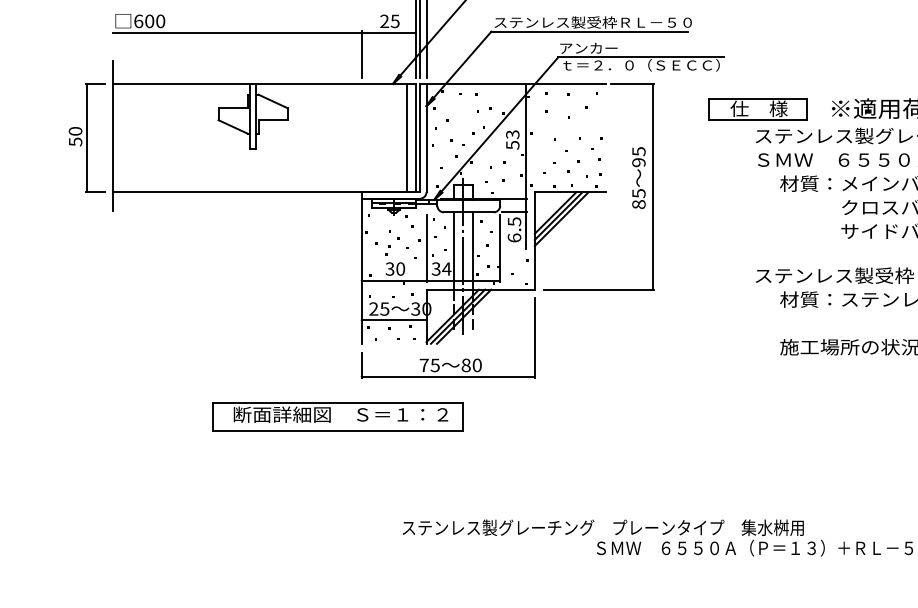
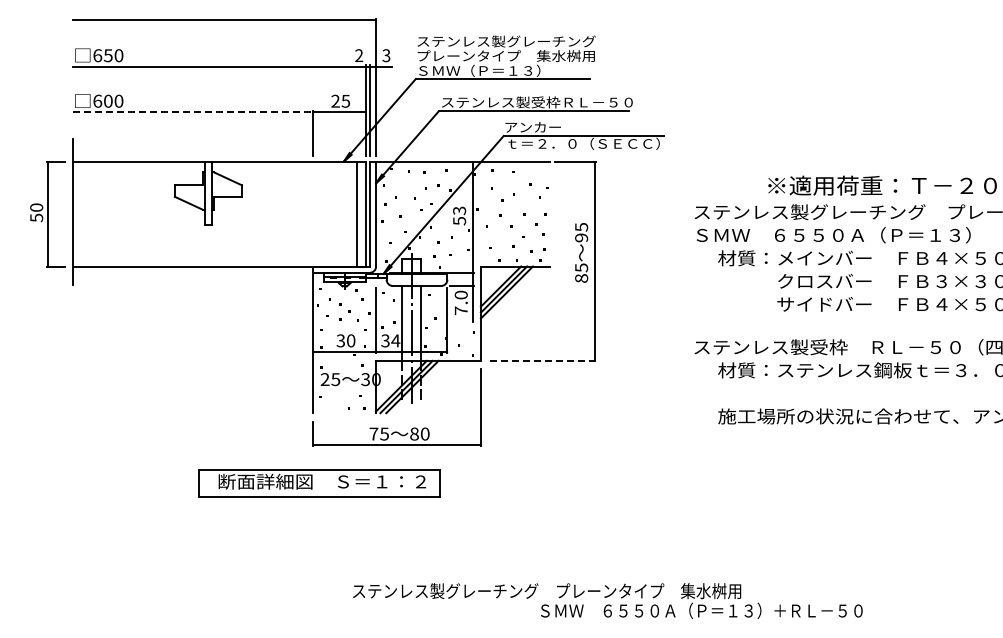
line: (237, 32) -> (193, 112), solid -> dashed
part: (757, 109) -> (696, 186), removed
text: (513, 229) -> (460, 302), 6.5 -> 7.0
line: (599, 289) -> (543, 360), solid -> dashed
line: (393, 320) -> (344, 390), removed
part: (337, 416) -> (319, 483), moved

